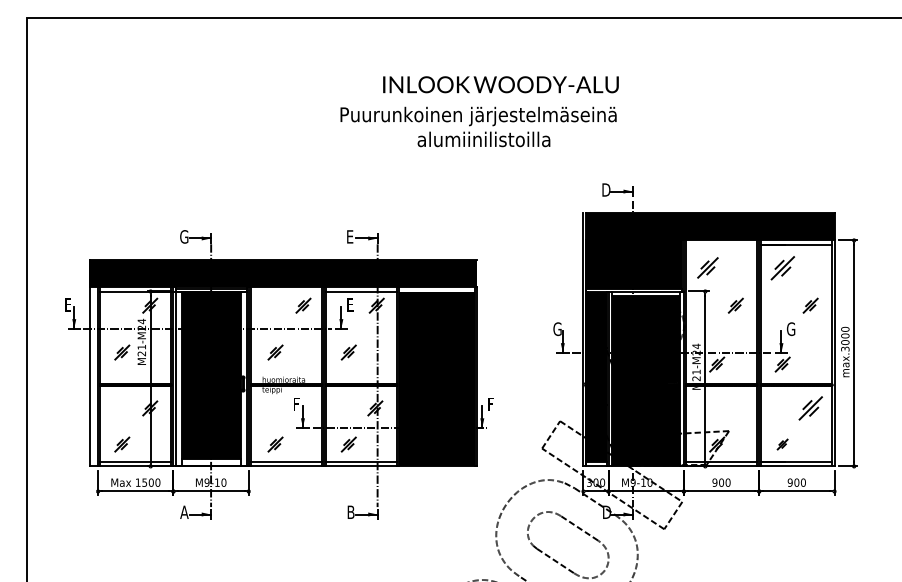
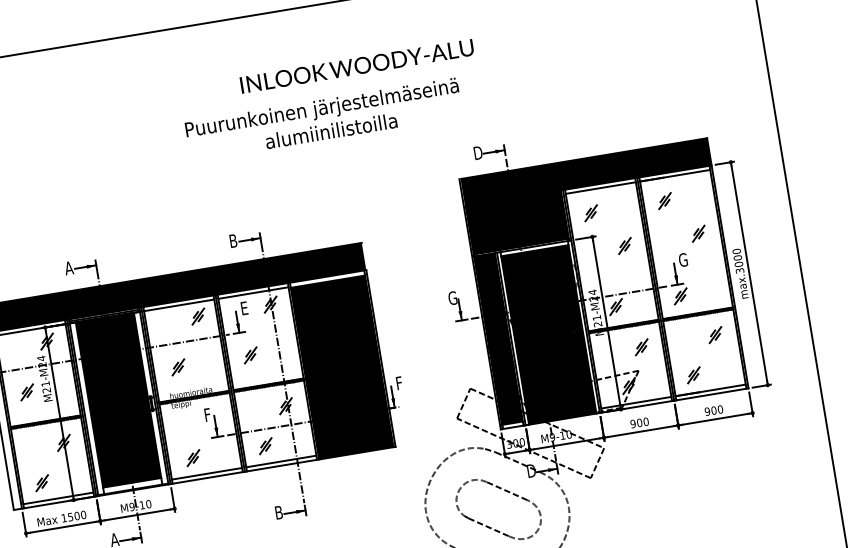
text: (478, 126) -> (323, 119), moved
text: (183, 236) -> (68, 267), G -> A
text: (352, 236) -> (235, 240), E -> B
line: (721, 244) -> (600, 187), added
part: (707, 267) -> (590, 212), size x0.71
part: (782, 267) -> (664, 200), size x0.62
line: (285, 291) -> (178, 305), added
part: (735, 408) -> (641, 347), added
part: (810, 408) -> (715, 335), size x0.62
part: (782, 444) -> (693, 375), size x1.43

